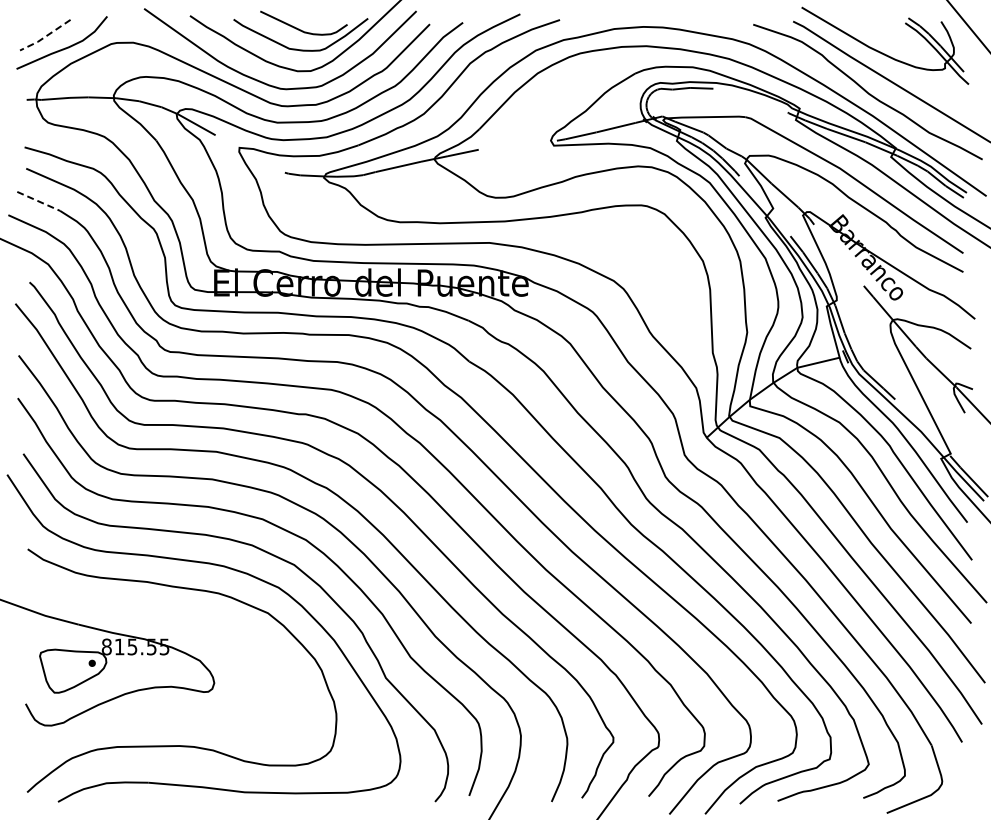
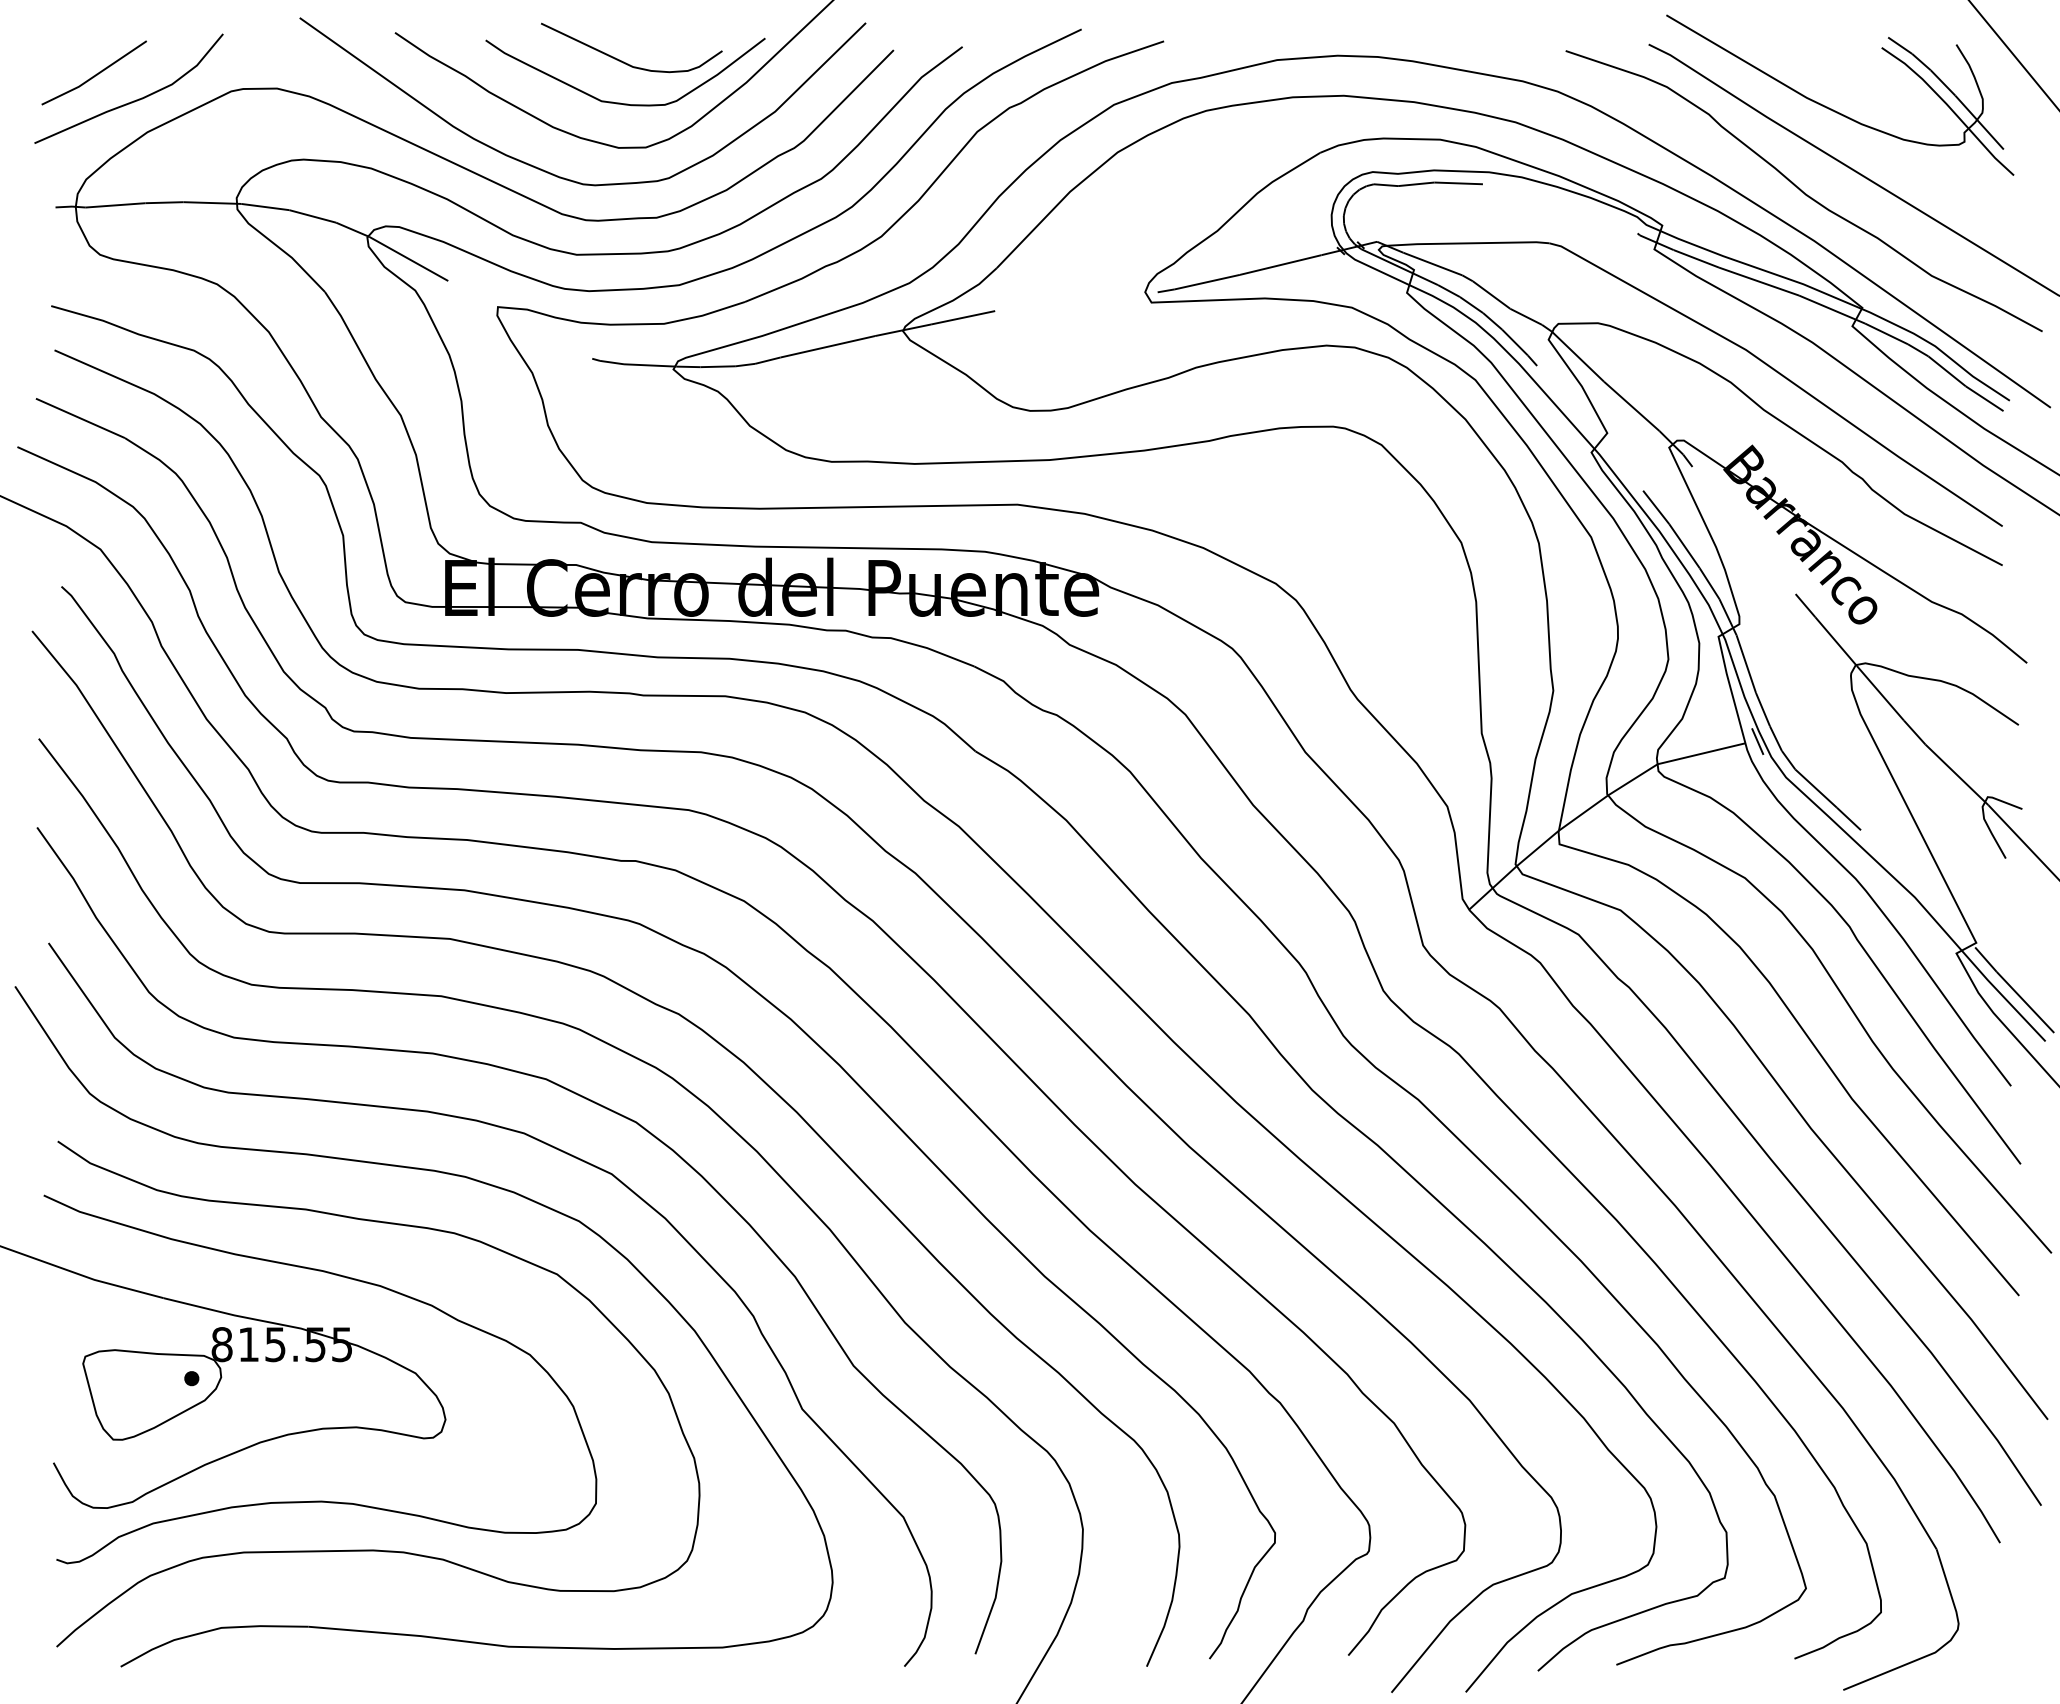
line: (45, 36) -> (94, 75), dashed -> solid
line: (39, 201) -> (82, 418), dashed -> solid
curve: (165, 615) -> (344, 1279), added

